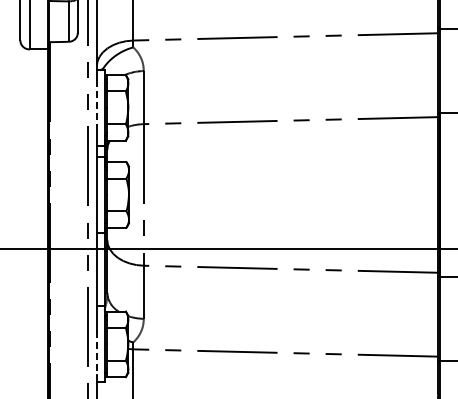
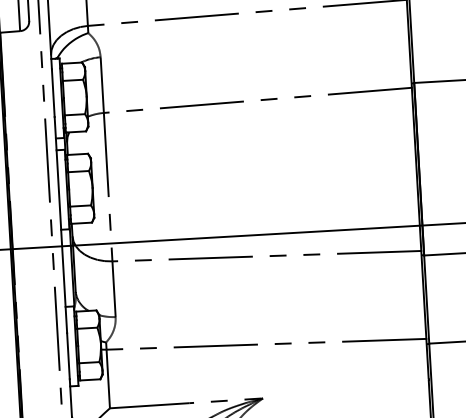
line: (96, 102) -> (52, 93), dashed -> solid
line: (96, 353) -> (68, 356), dashed -> solid

